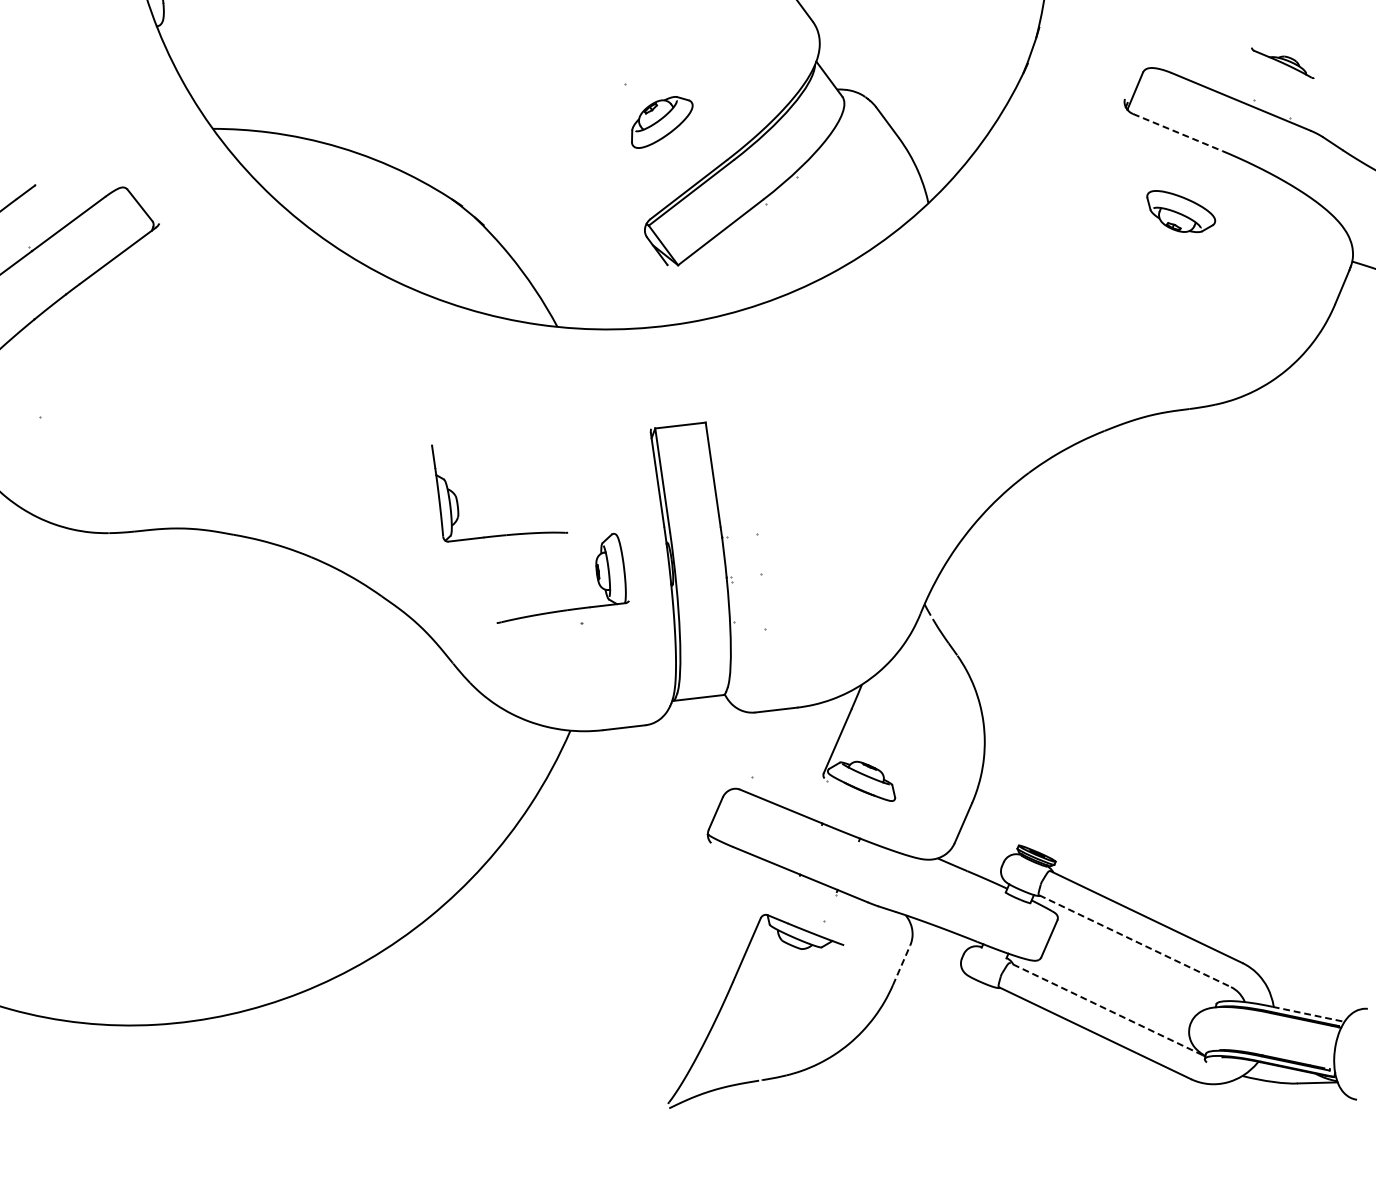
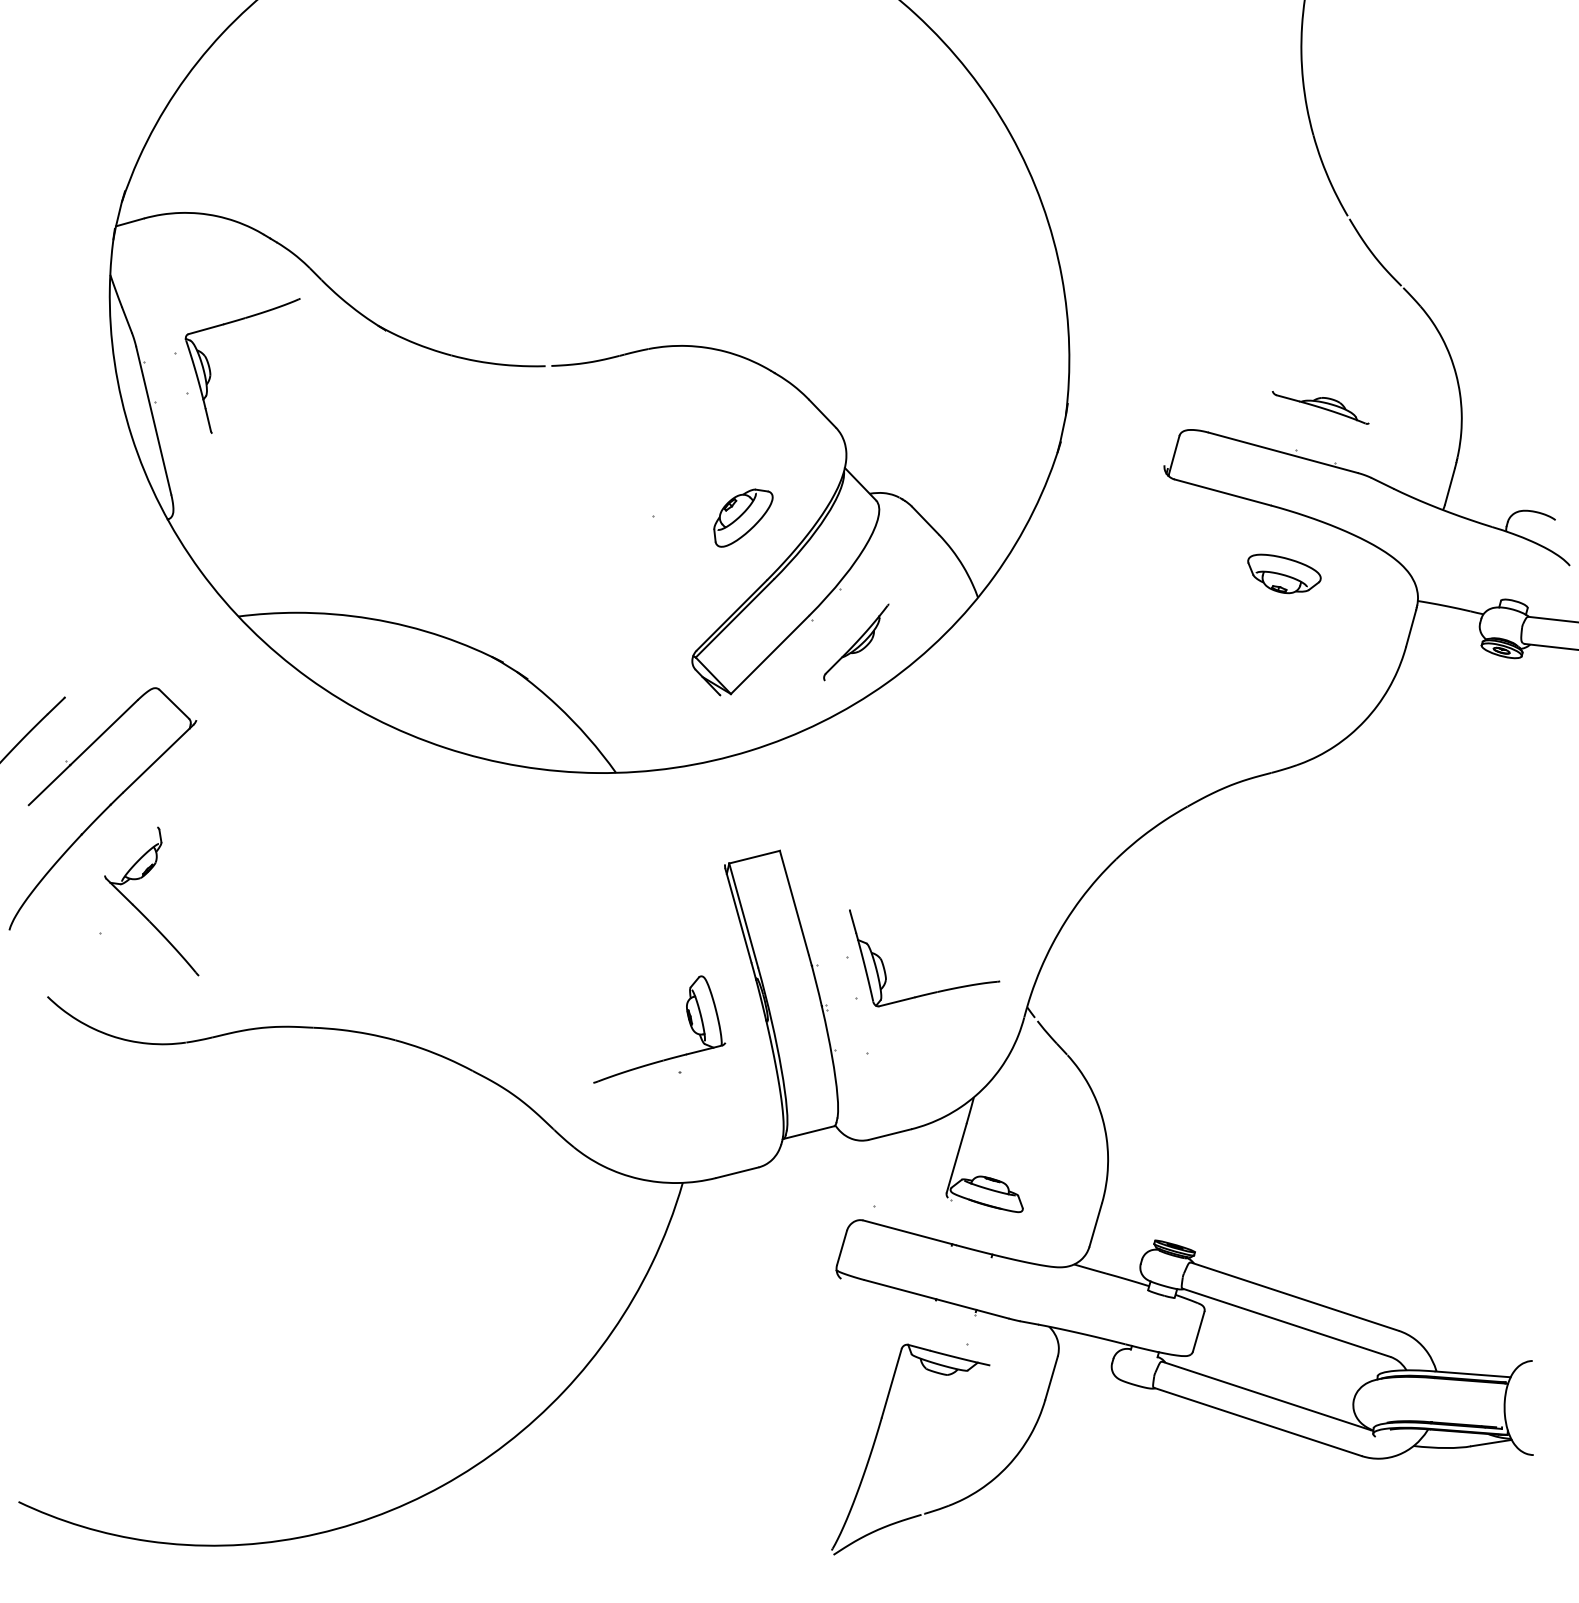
part: (1282, 62) -> (1320, 407), size x1.43
part: (661, 122) -> (743, 517), moved
line: (1177, 132) -> (1222, 492), dashed -> solid
part: (1180, 212) -> (1284, 573), moved
part: (805, 231) -> (856, 642), added
part: (82, 401) -> (141, 911), added
part: (498, 534) -> (929, 992), moved
line: (1136, 941) -> (1287, 1322), dashed -> solid
line: (901, 964) -> (1051, 1377), dashed -> solid
line: (1106, 1008) -> (1266, 1395), dashed -> solid
line: (1309, 1014) -> (1473, 1374), dashed -> solid

